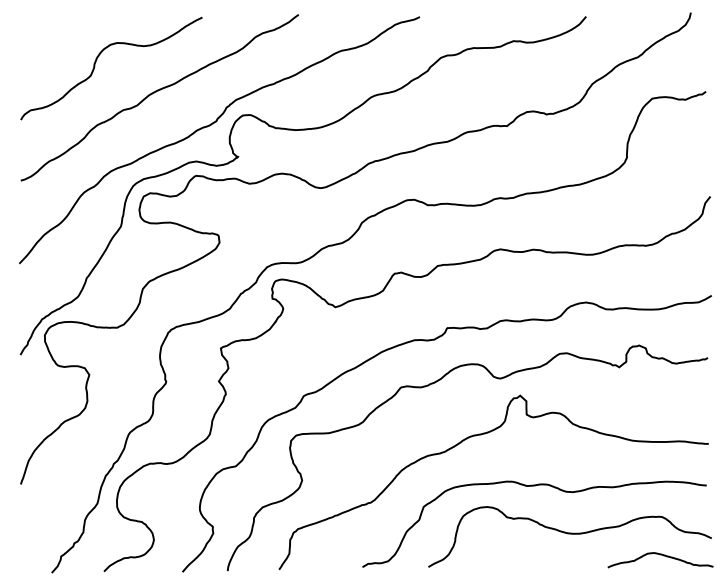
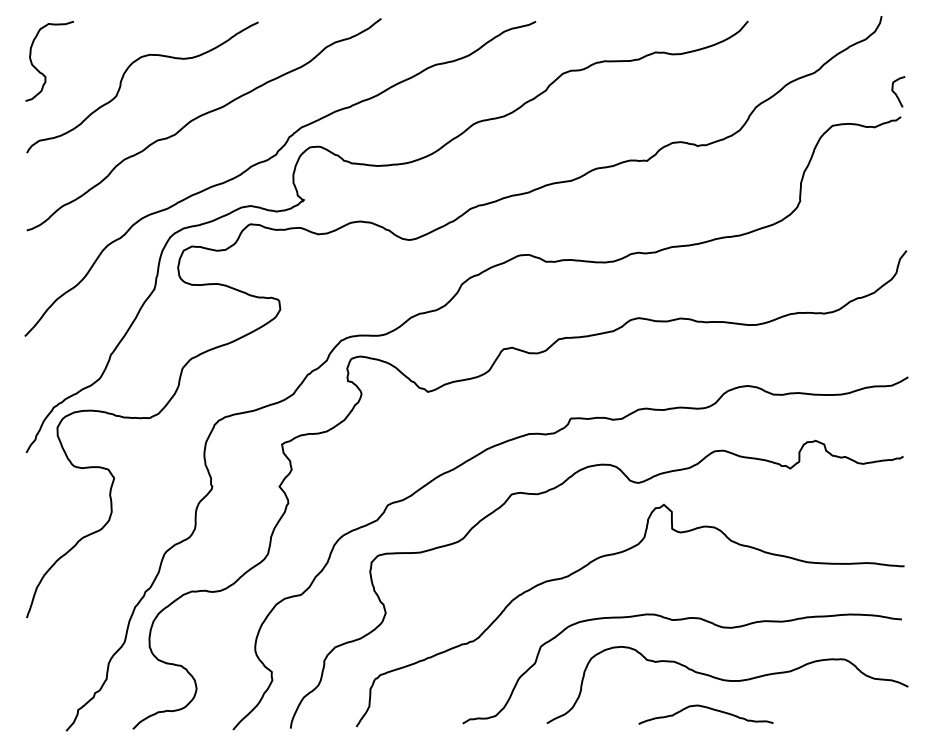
curve: (33, 56) -> (42, 72), added
curve: (702, 73) -> (896, 93), added
curve: (660, 555) -> (706, 708), moved

